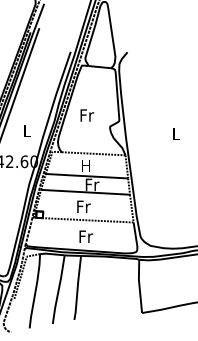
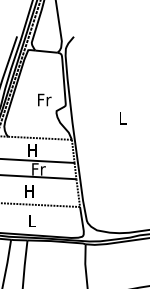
text: (87, 115) -> (44, 100), moved
text: (83, 206) -> (29, 191), Fr -> H
text: (86, 236) -> (32, 221), Fr -> L

